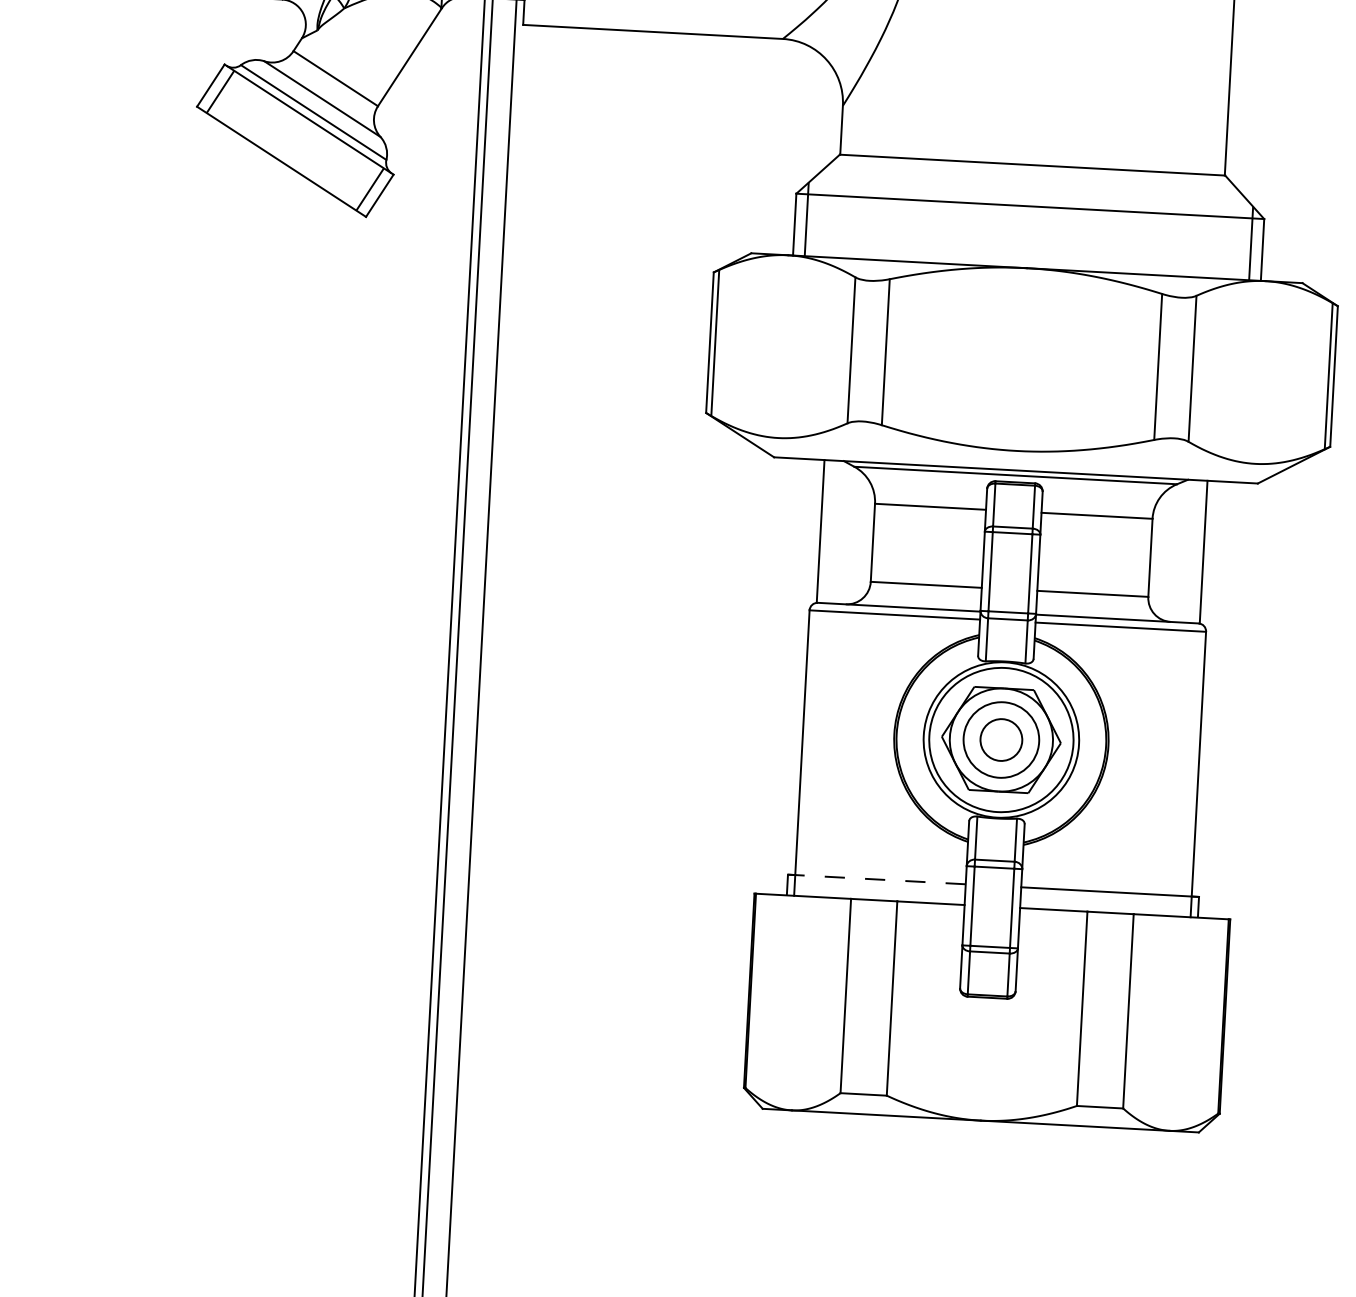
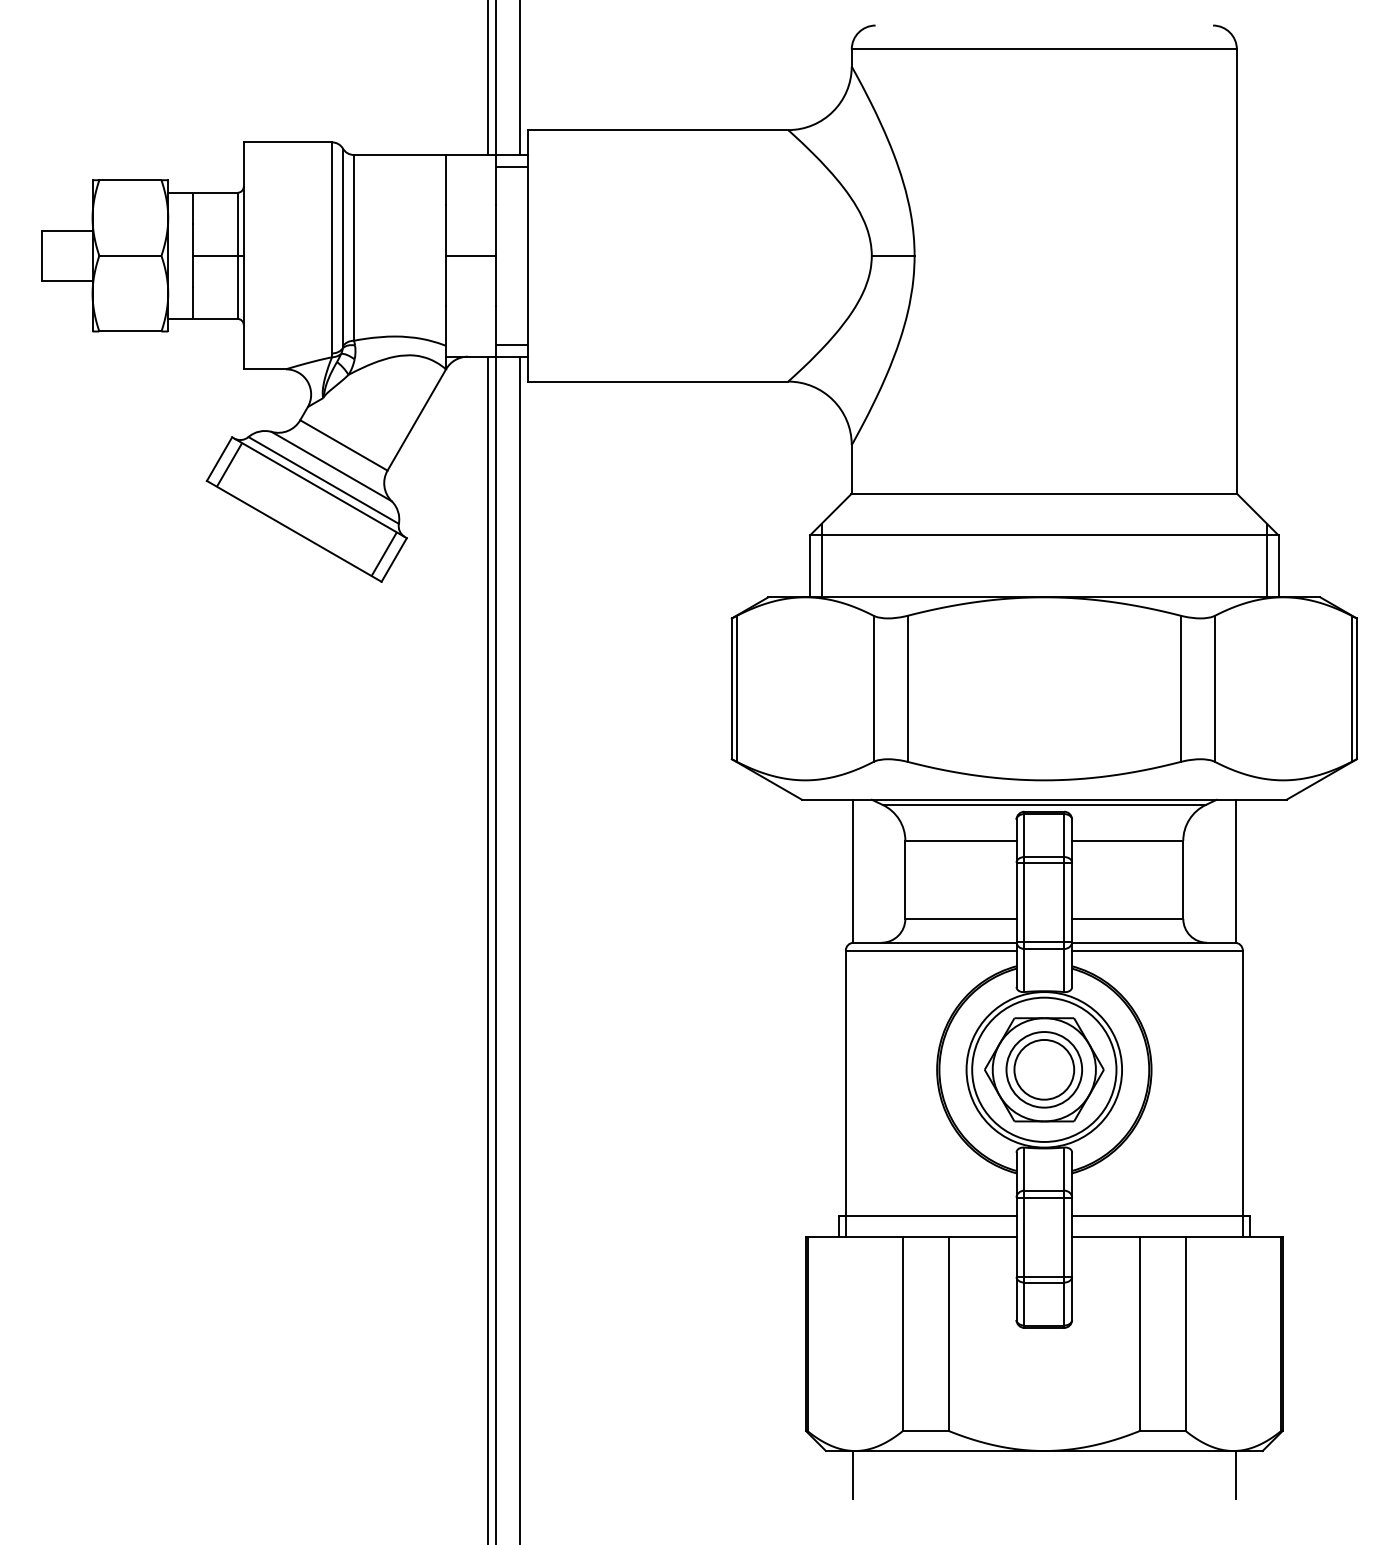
circle: (1001, 739) -> (1044, 1069), size x1.43
line: (876, 879) -> (927, 1215), dashed -> solid
line: (787, 1133) -> (852, 1474), added
line: (1171, 1154) -> (1236, 1474), added

